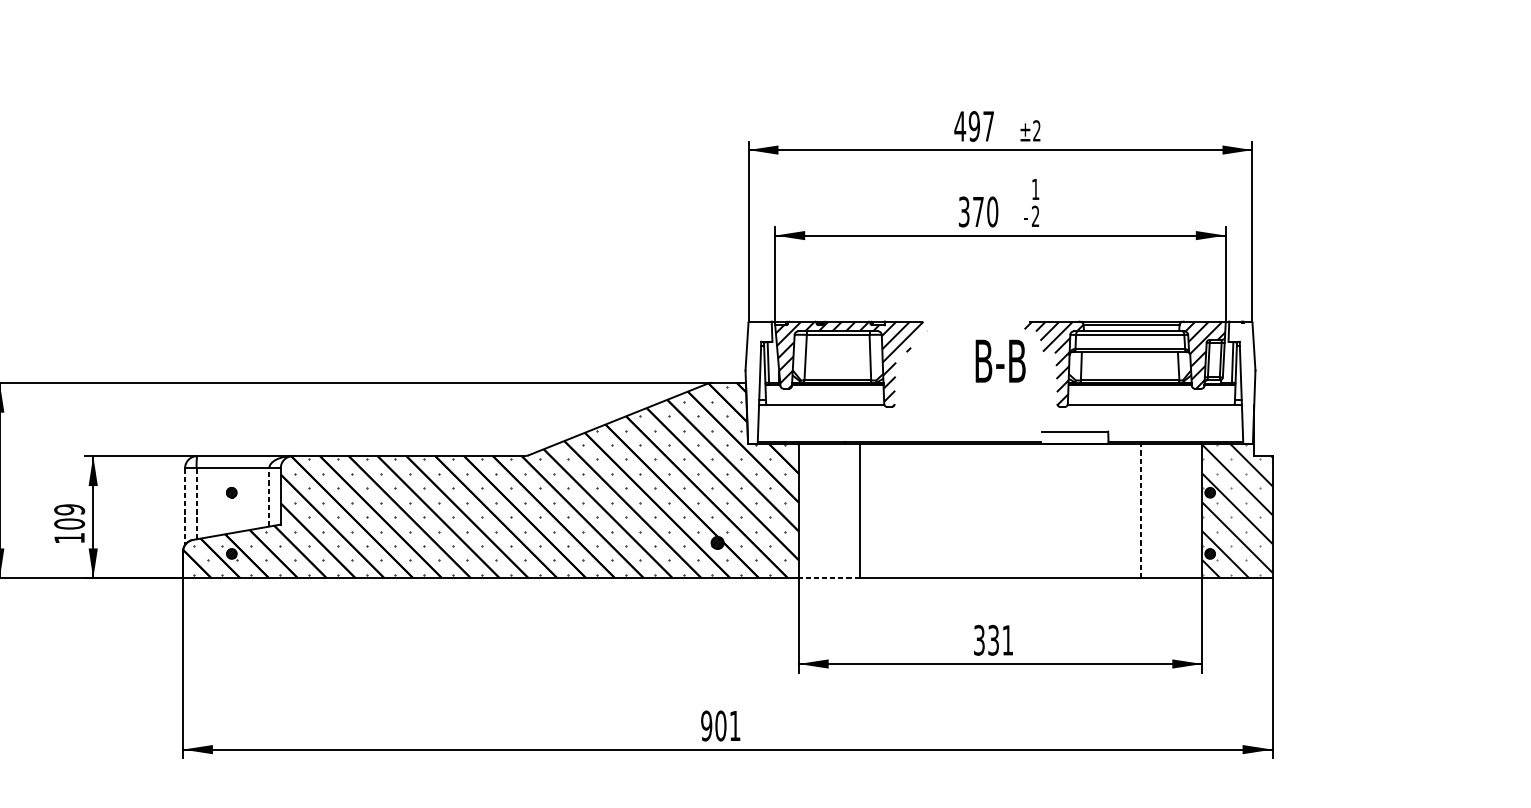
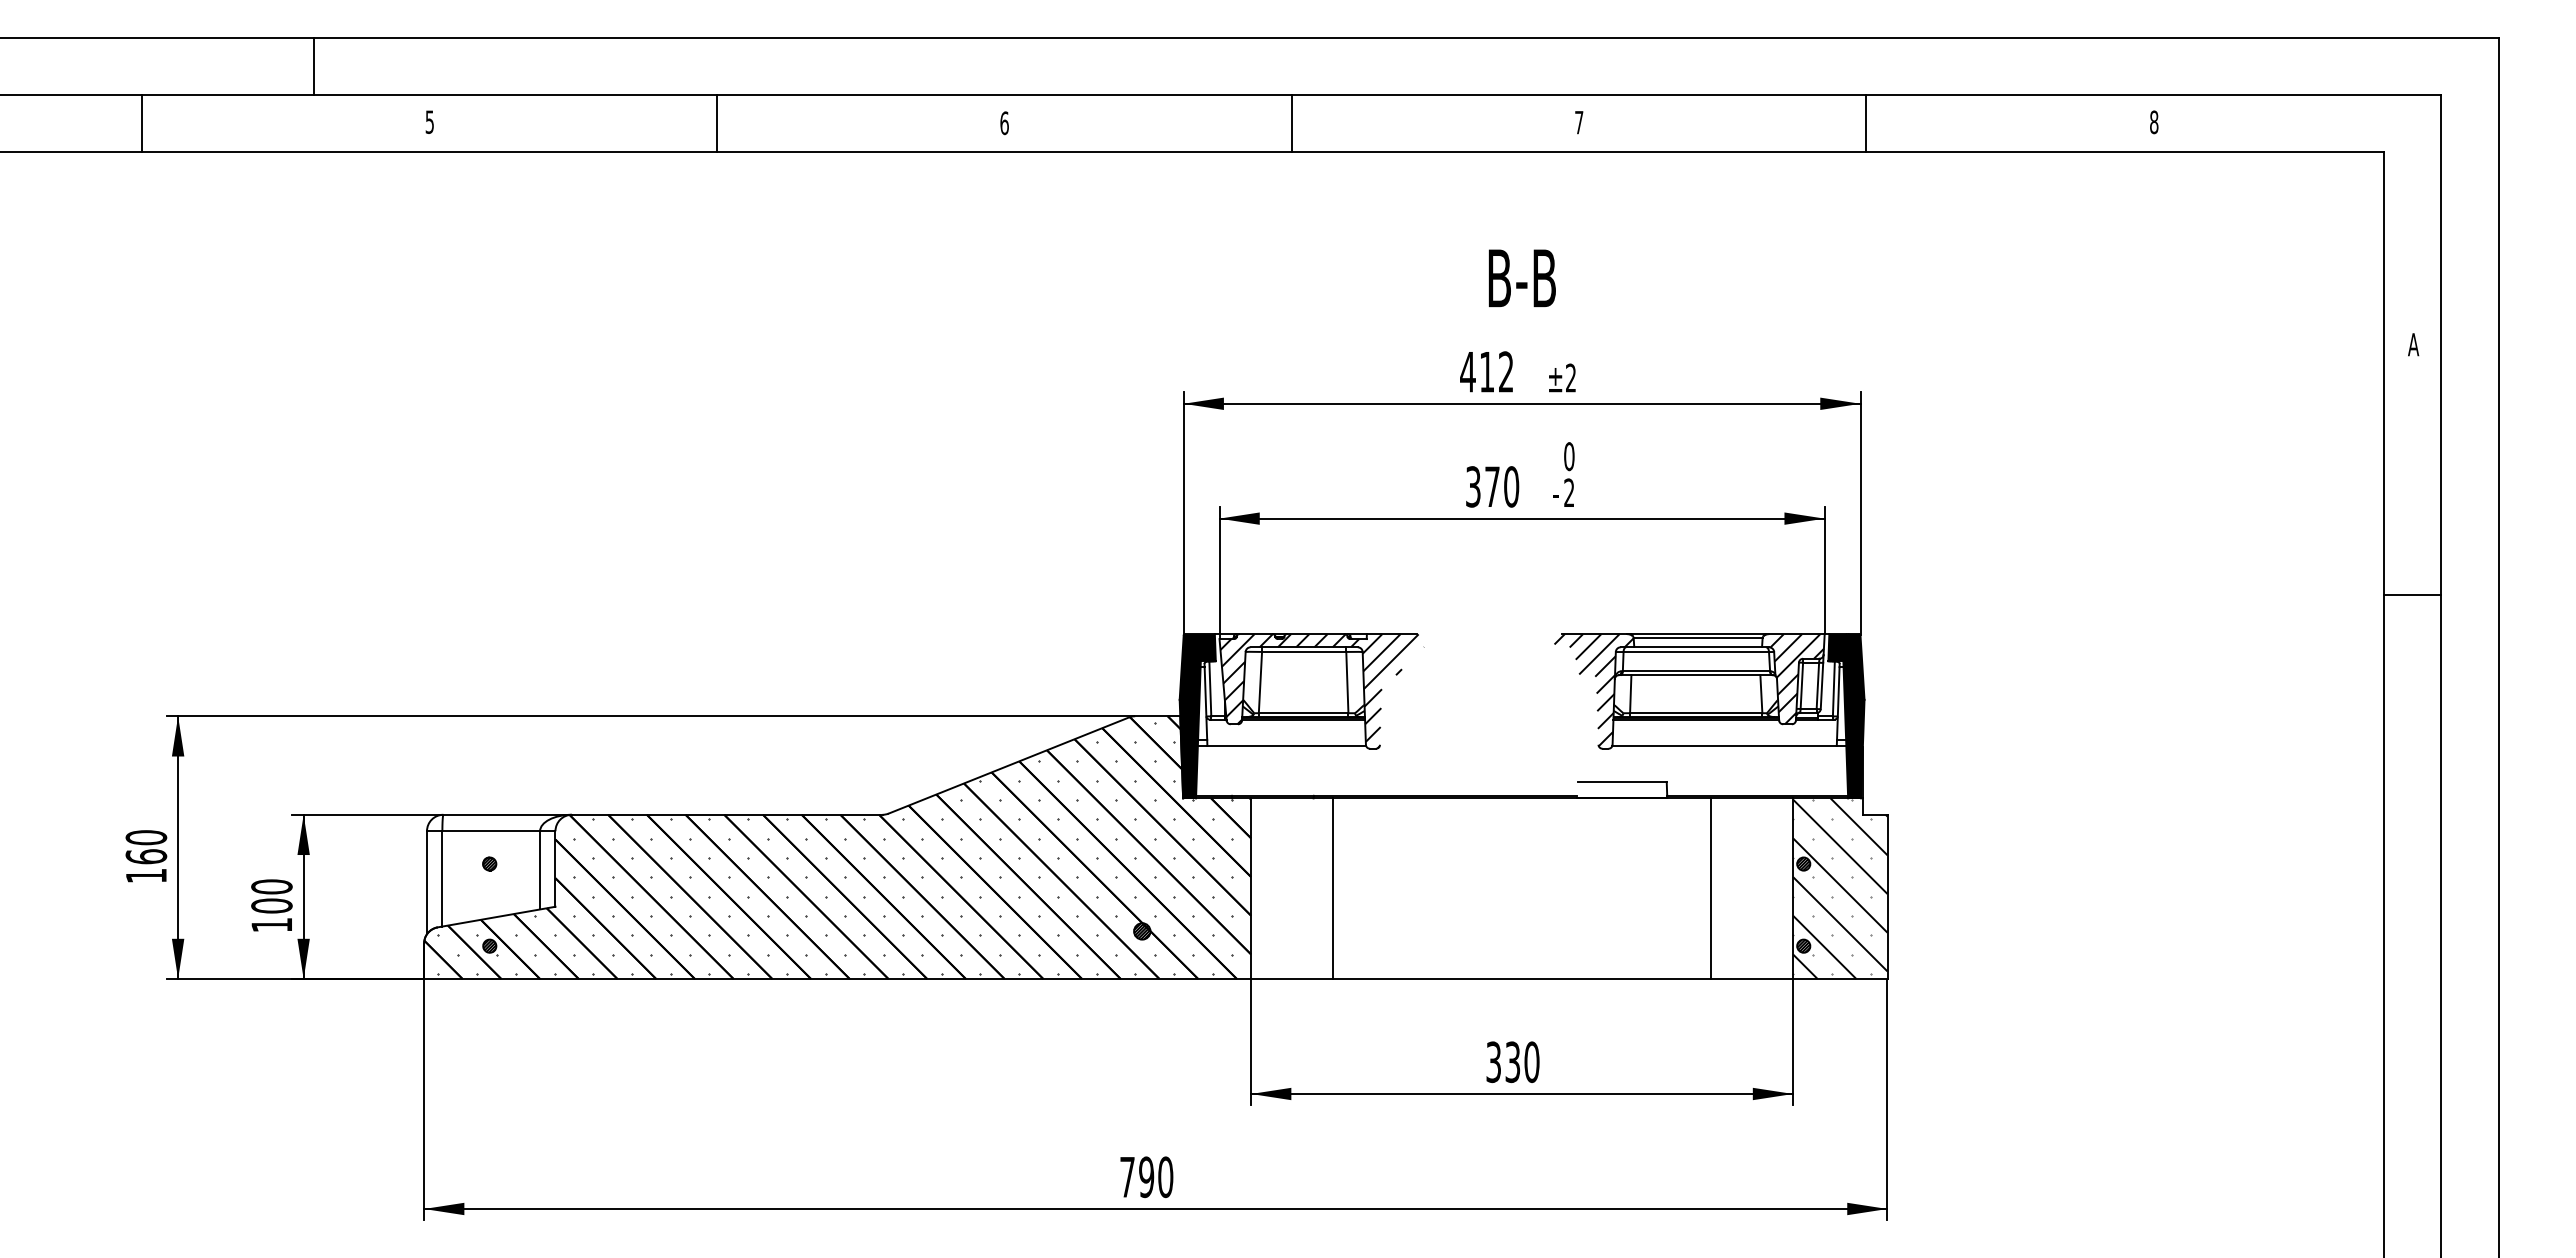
text: (981, 126) -> (1496, 371), 497 -> 412
text: (1035, 189) -> (1569, 456), 1 -> 0
text: (1000, 361) -> (1522, 278), moved
fill: (758, 382) -> (1197, 716), added
fill: (1242, 382) -> (1846, 716), added
line: (269, 496) -> (540, 869), dashed -> solid
line: (196, 503) -> (442, 878), dashed -> solid
line: (185, 506) -> (427, 882), dashed -> solid
text: (69, 509) -> (271, 886), 109 -> 100
line: (1140, 510) -> (1710, 888), dashed -> solid
line: (828, 578) -> (1291, 979), dashed -> solid
text: (1007, 640) -> (1531, 1062), 331 -> 330
text: (720, 726) -> (1146, 1177), 901 -> 790

